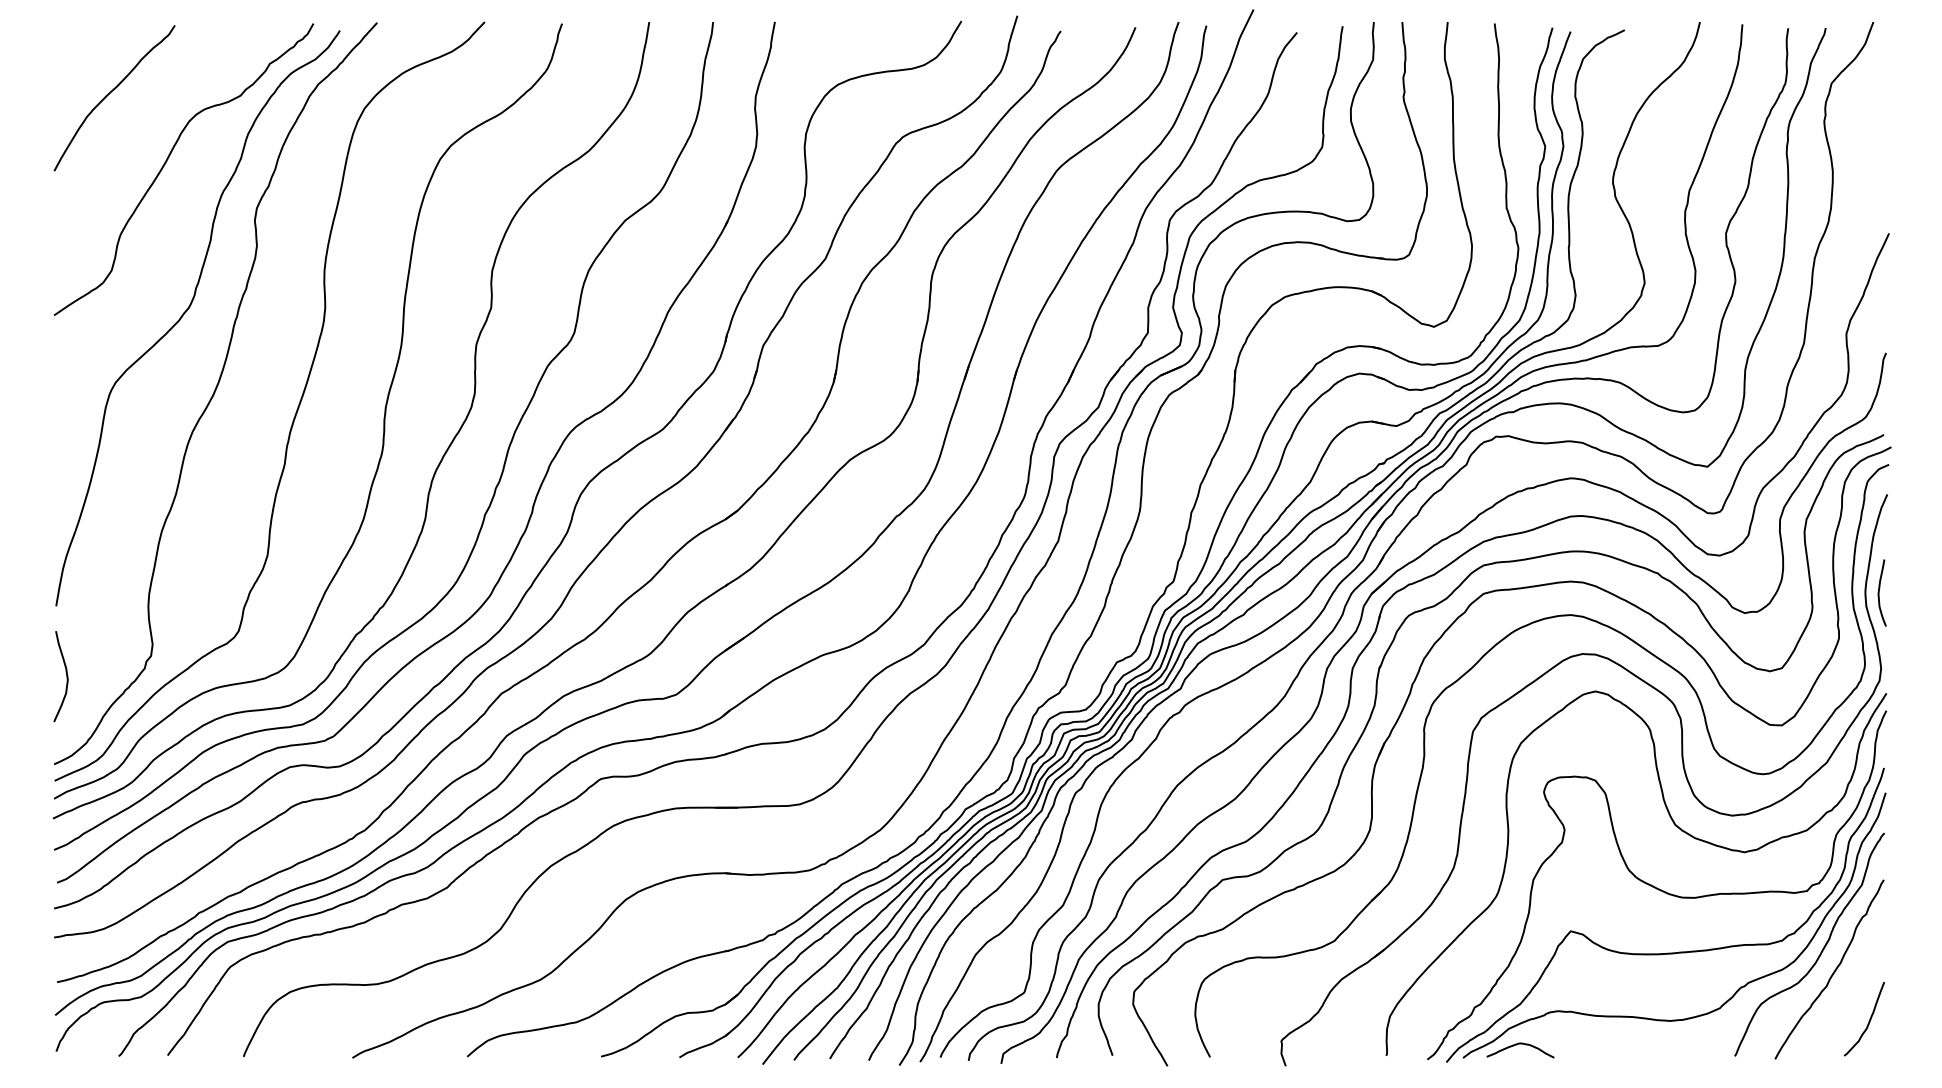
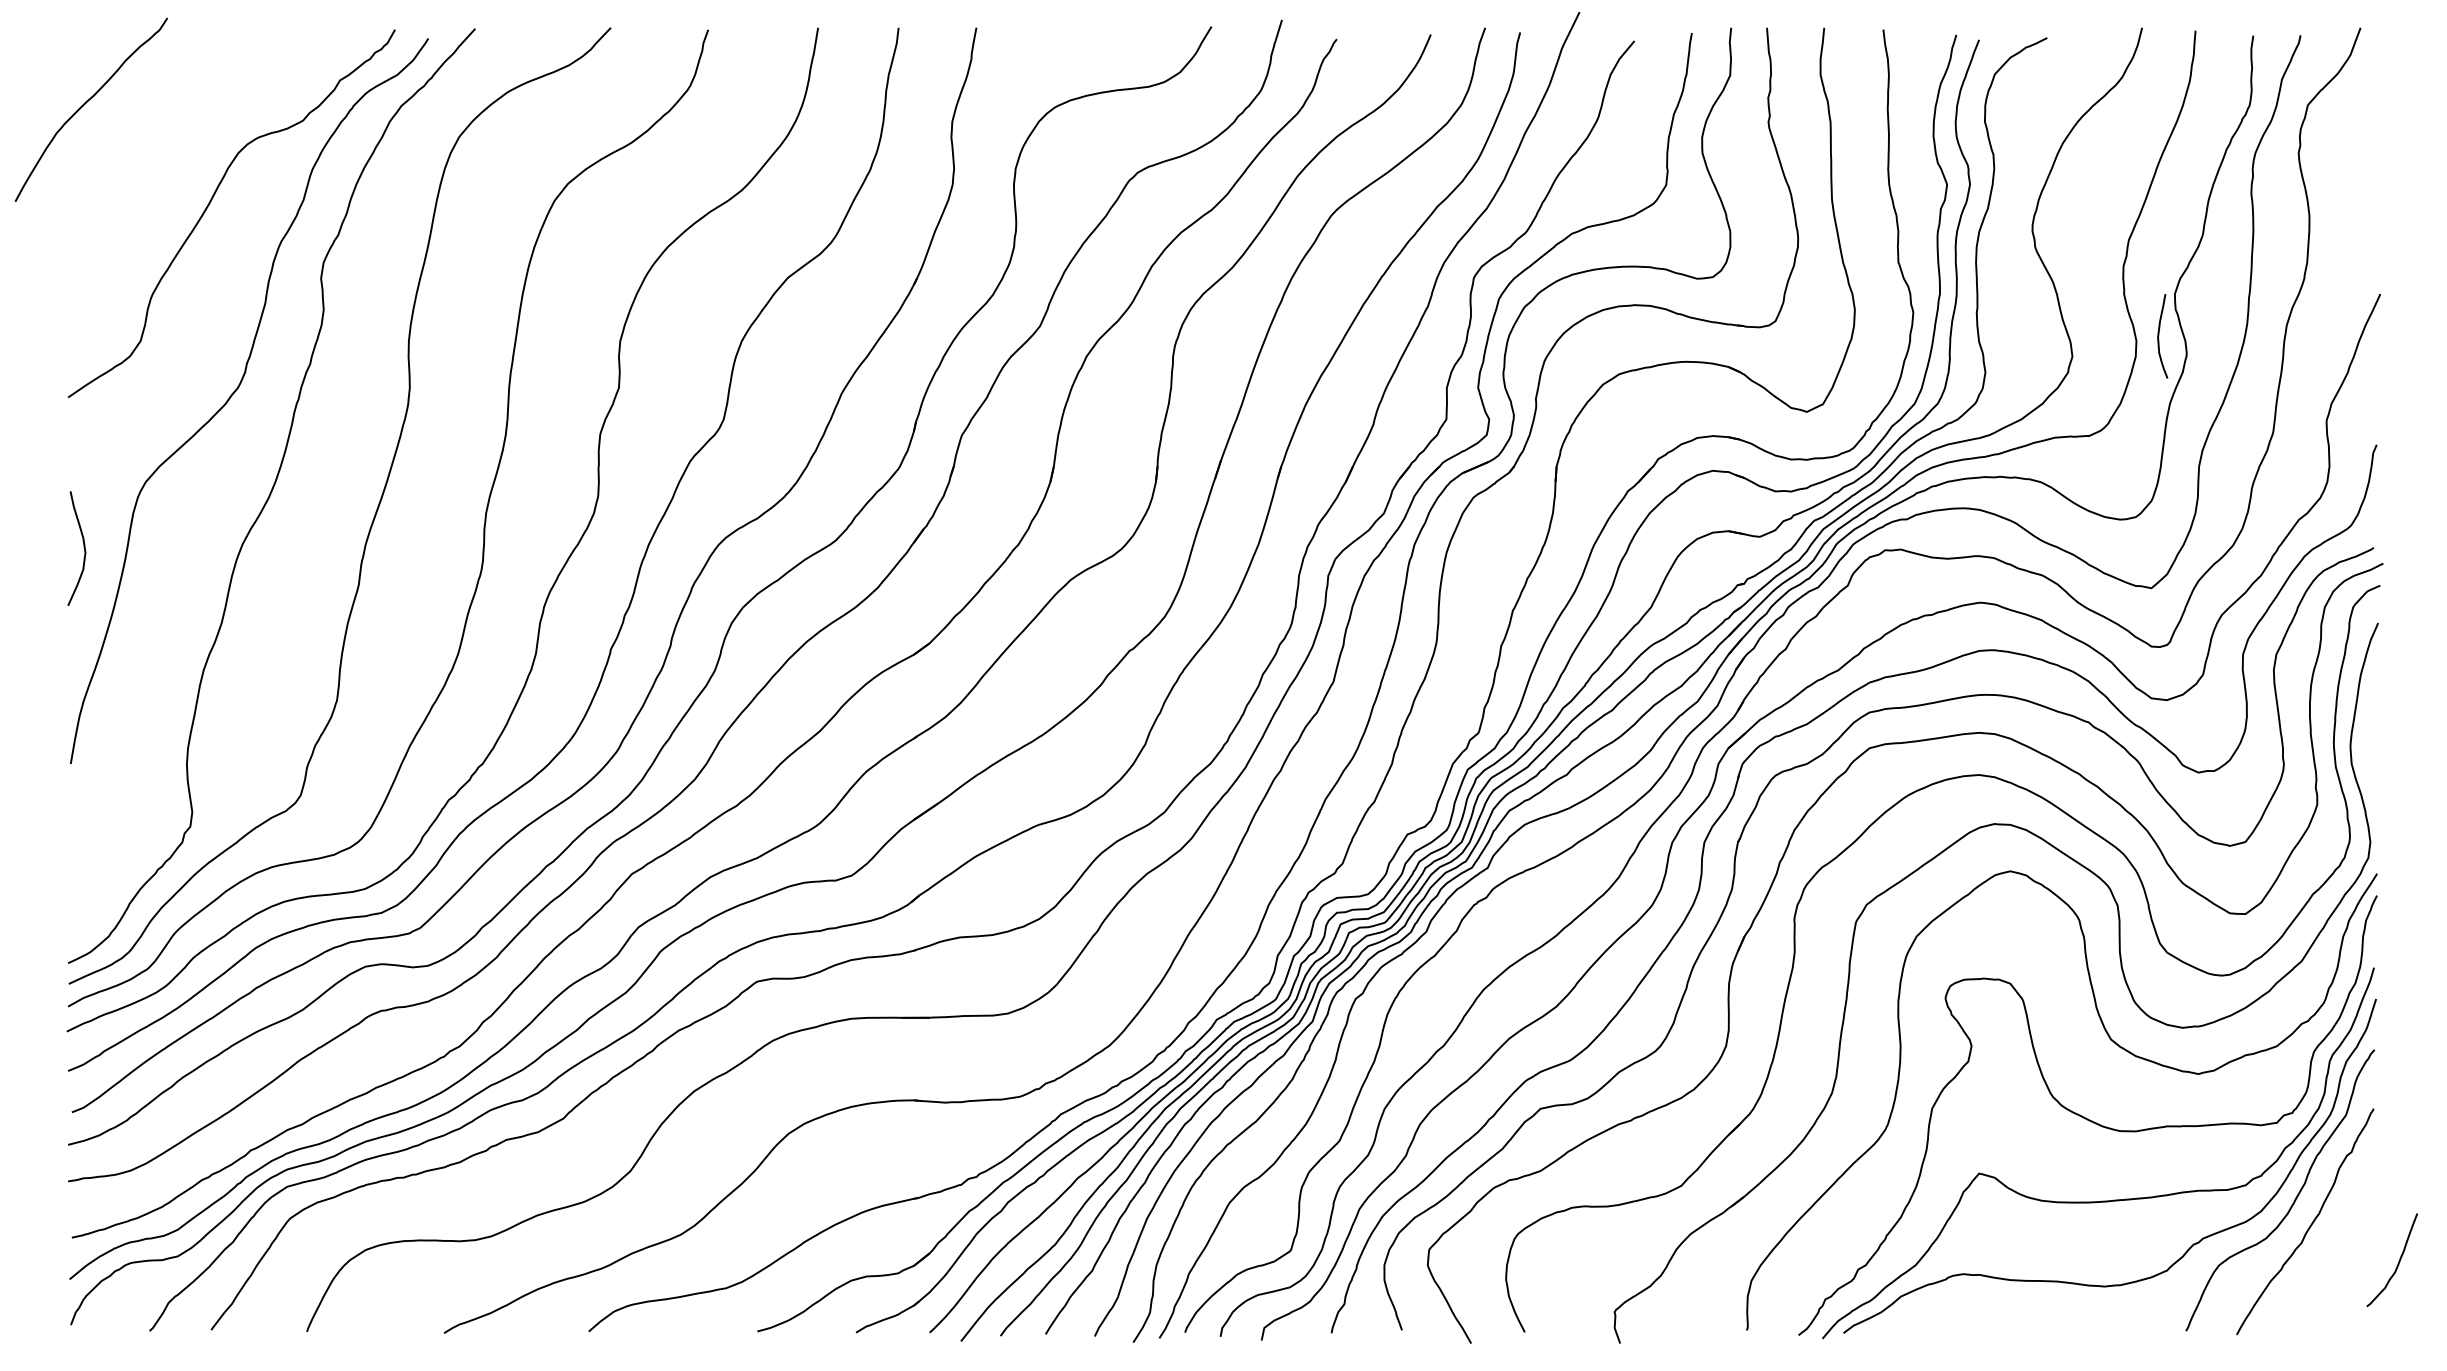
curve: (110, 93) -> (86, 103), moved
curve: (1879, 593) -> (2159, 336), moved
curve: (66, 675) -> (83, 547), moved
curve: (1868, 1021) -> (2397, 1263), moved
curve: (1518, 1044) -> (1913, 1316), removed

